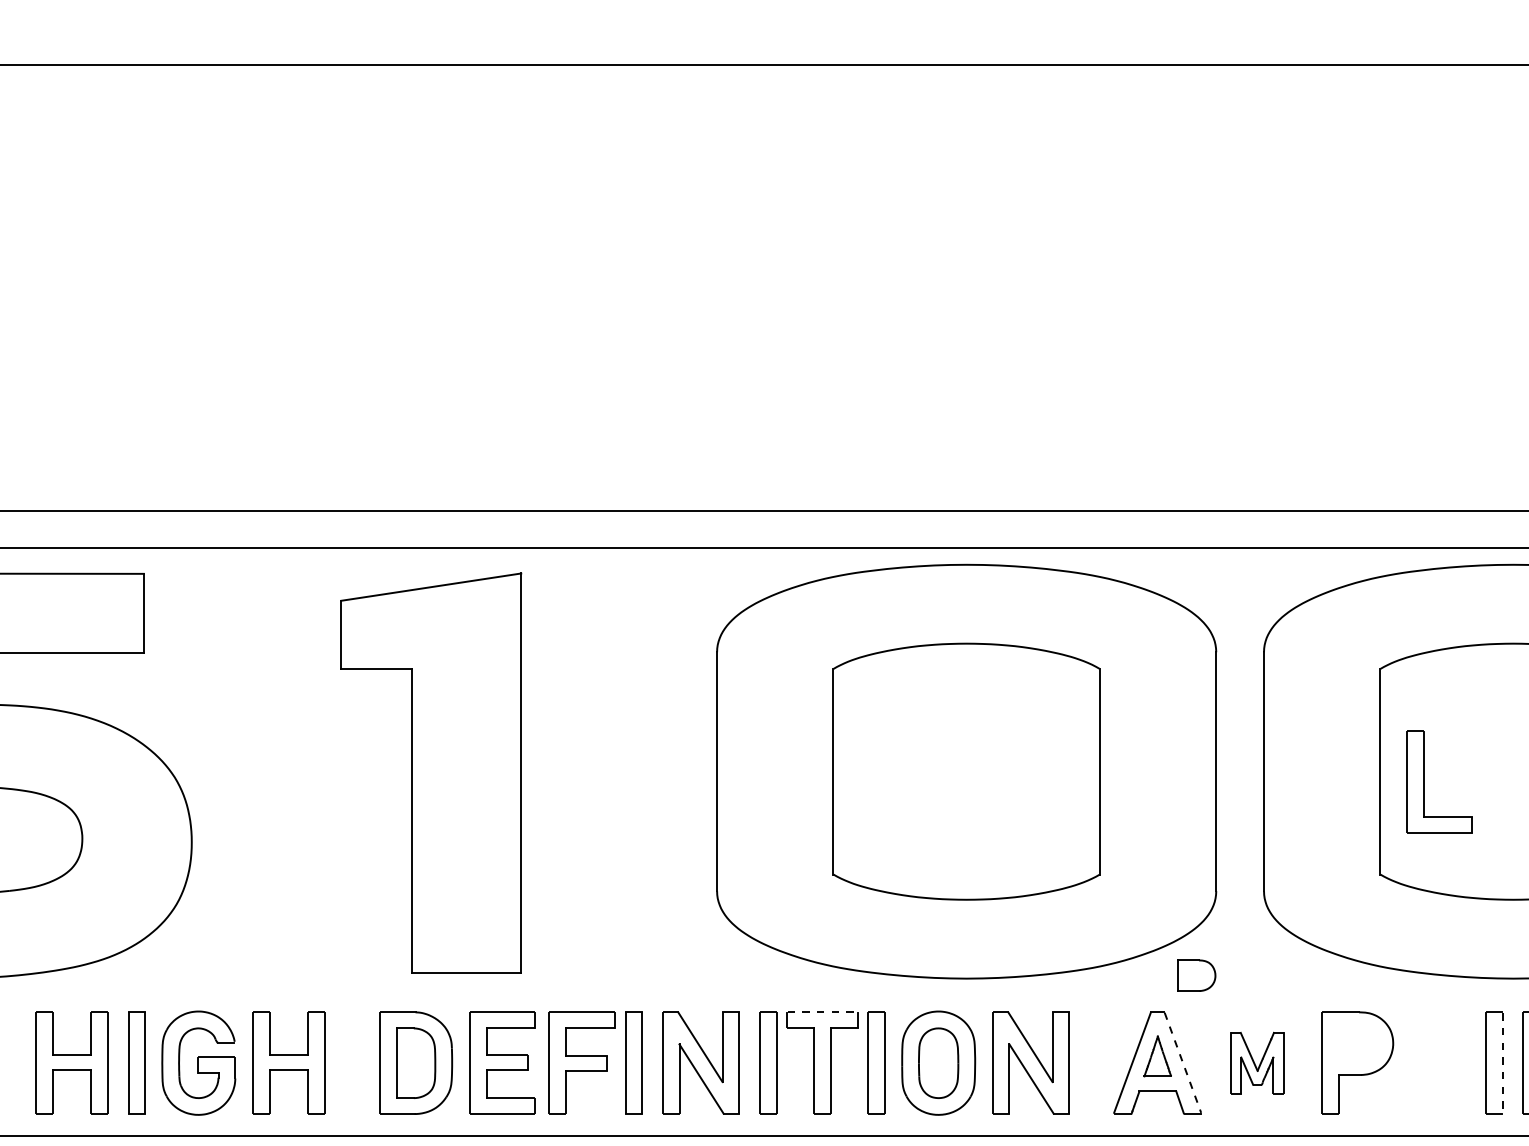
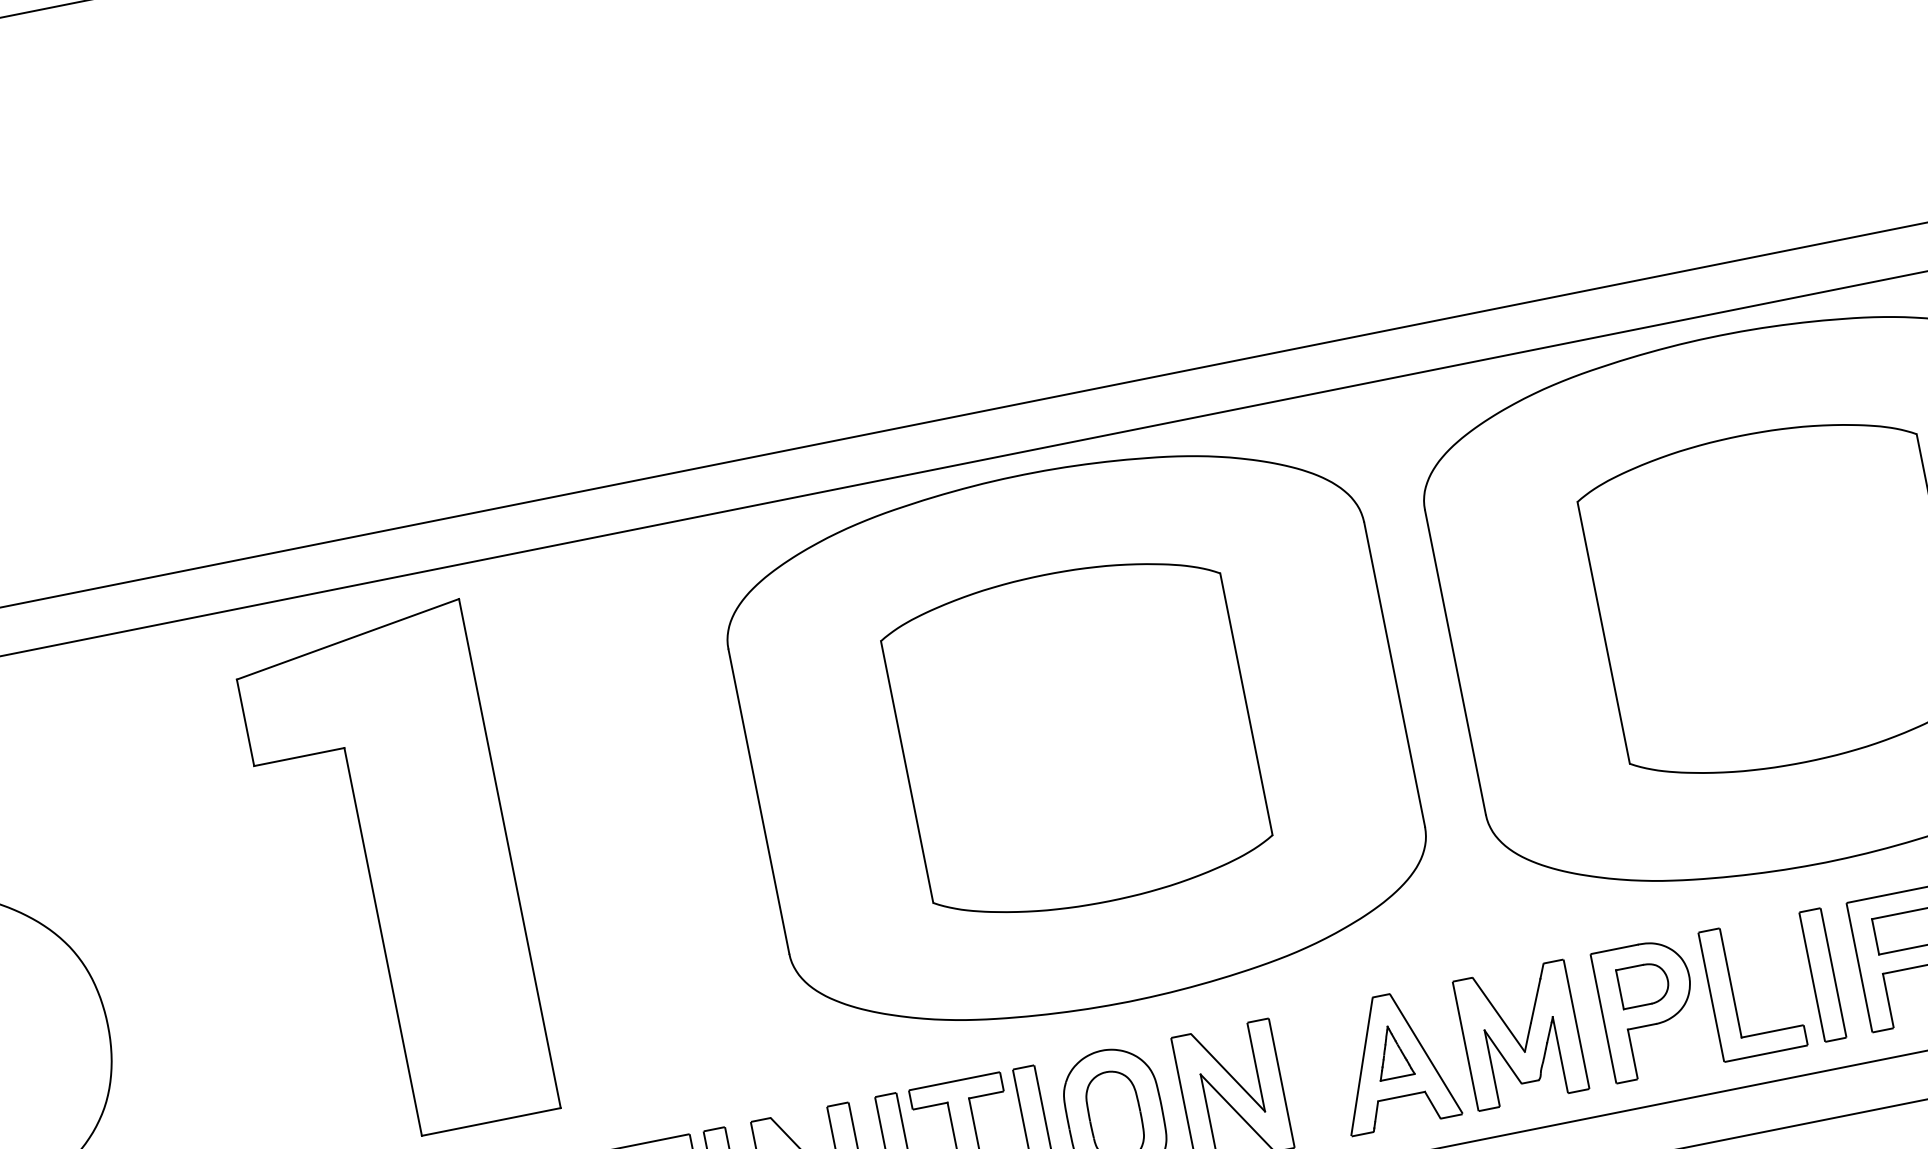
part: (1424, 781) -> (1733, 991), moved
part: (1196, 975) -> (1643, 984), moved
line: (822, 1012) -> (954, 1081), dashed -> solid
part: (1257, 1062) -> (1521, 1034), size x1.67
line: (1183, 1063) -> (1427, 1054), dashed -> solid
line: (1502, 1063) -> (1833, 973), dashed -> solid

